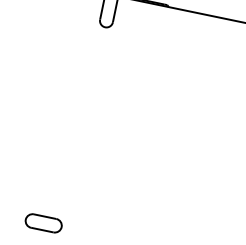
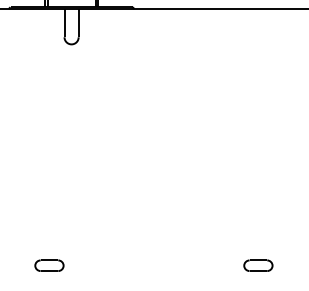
part: (43, 223) -> (49, 265), size x0.71

